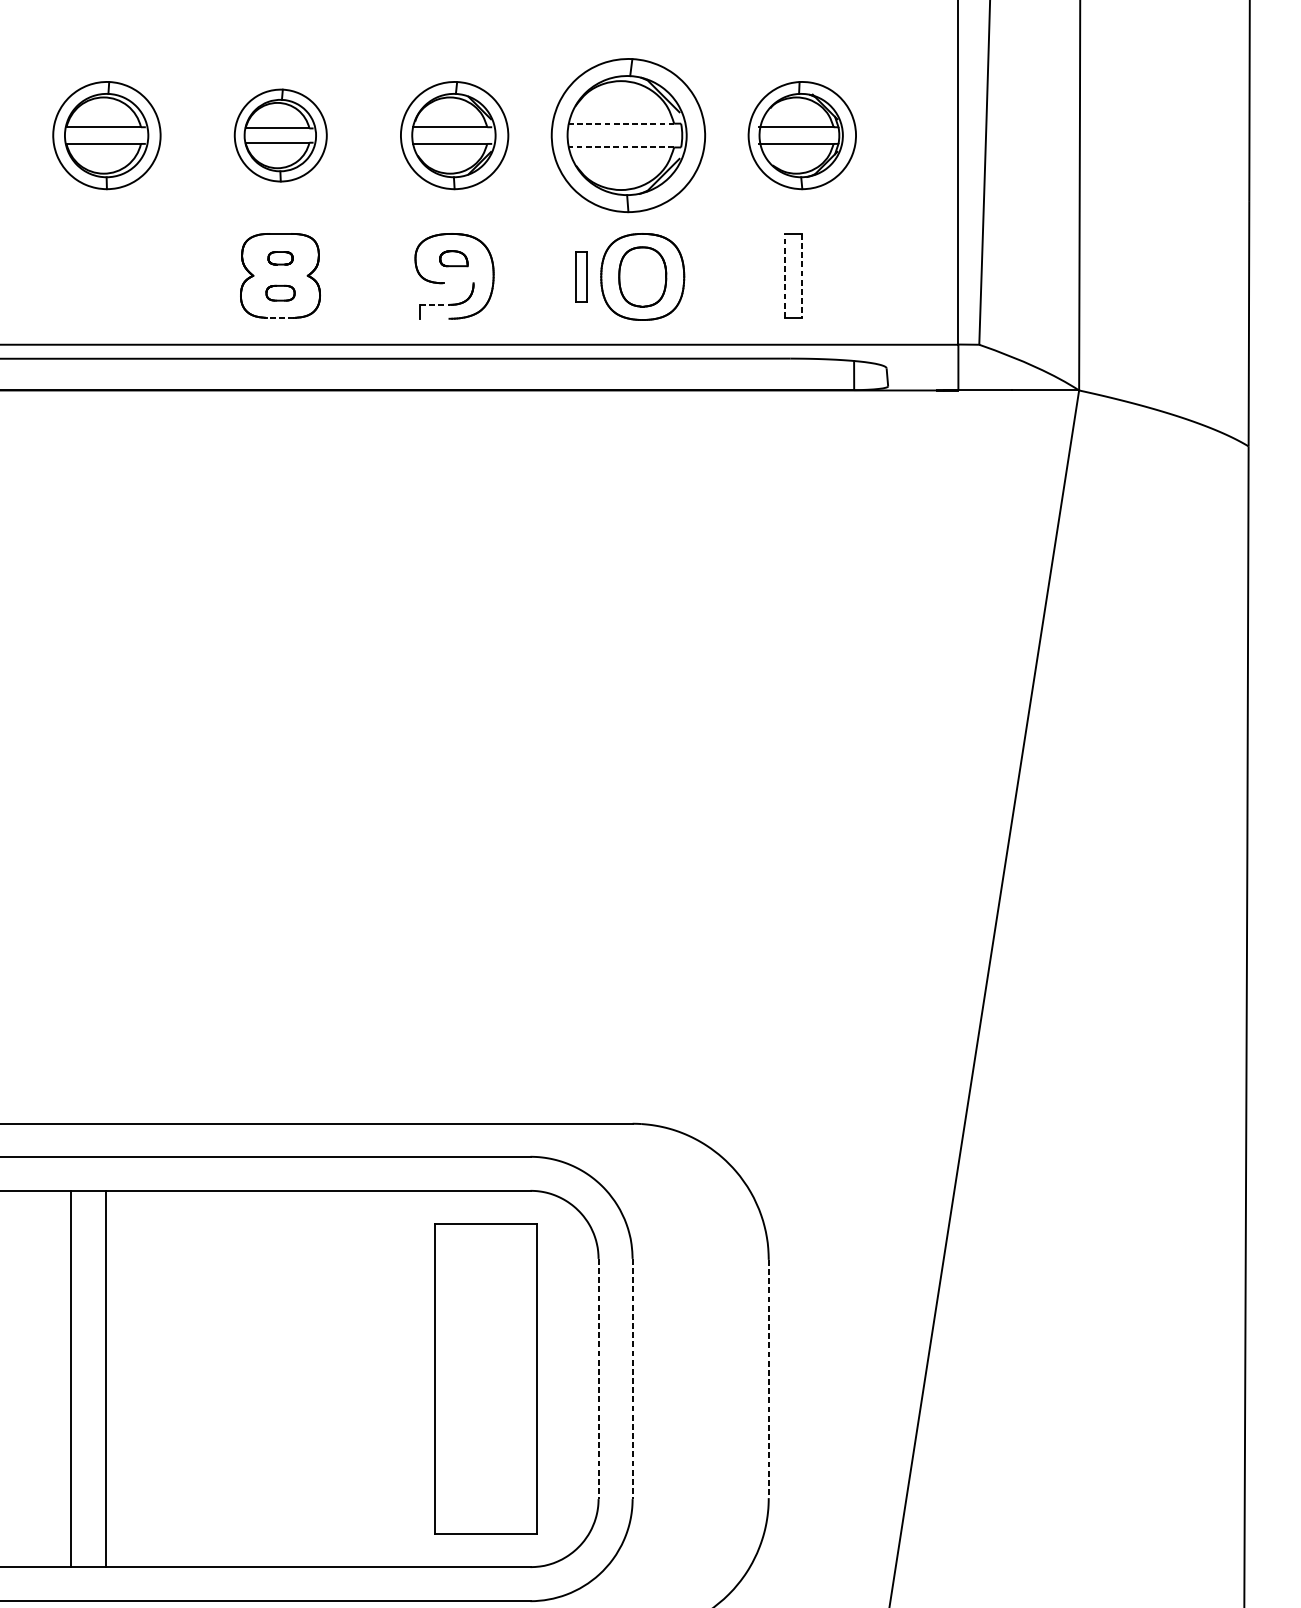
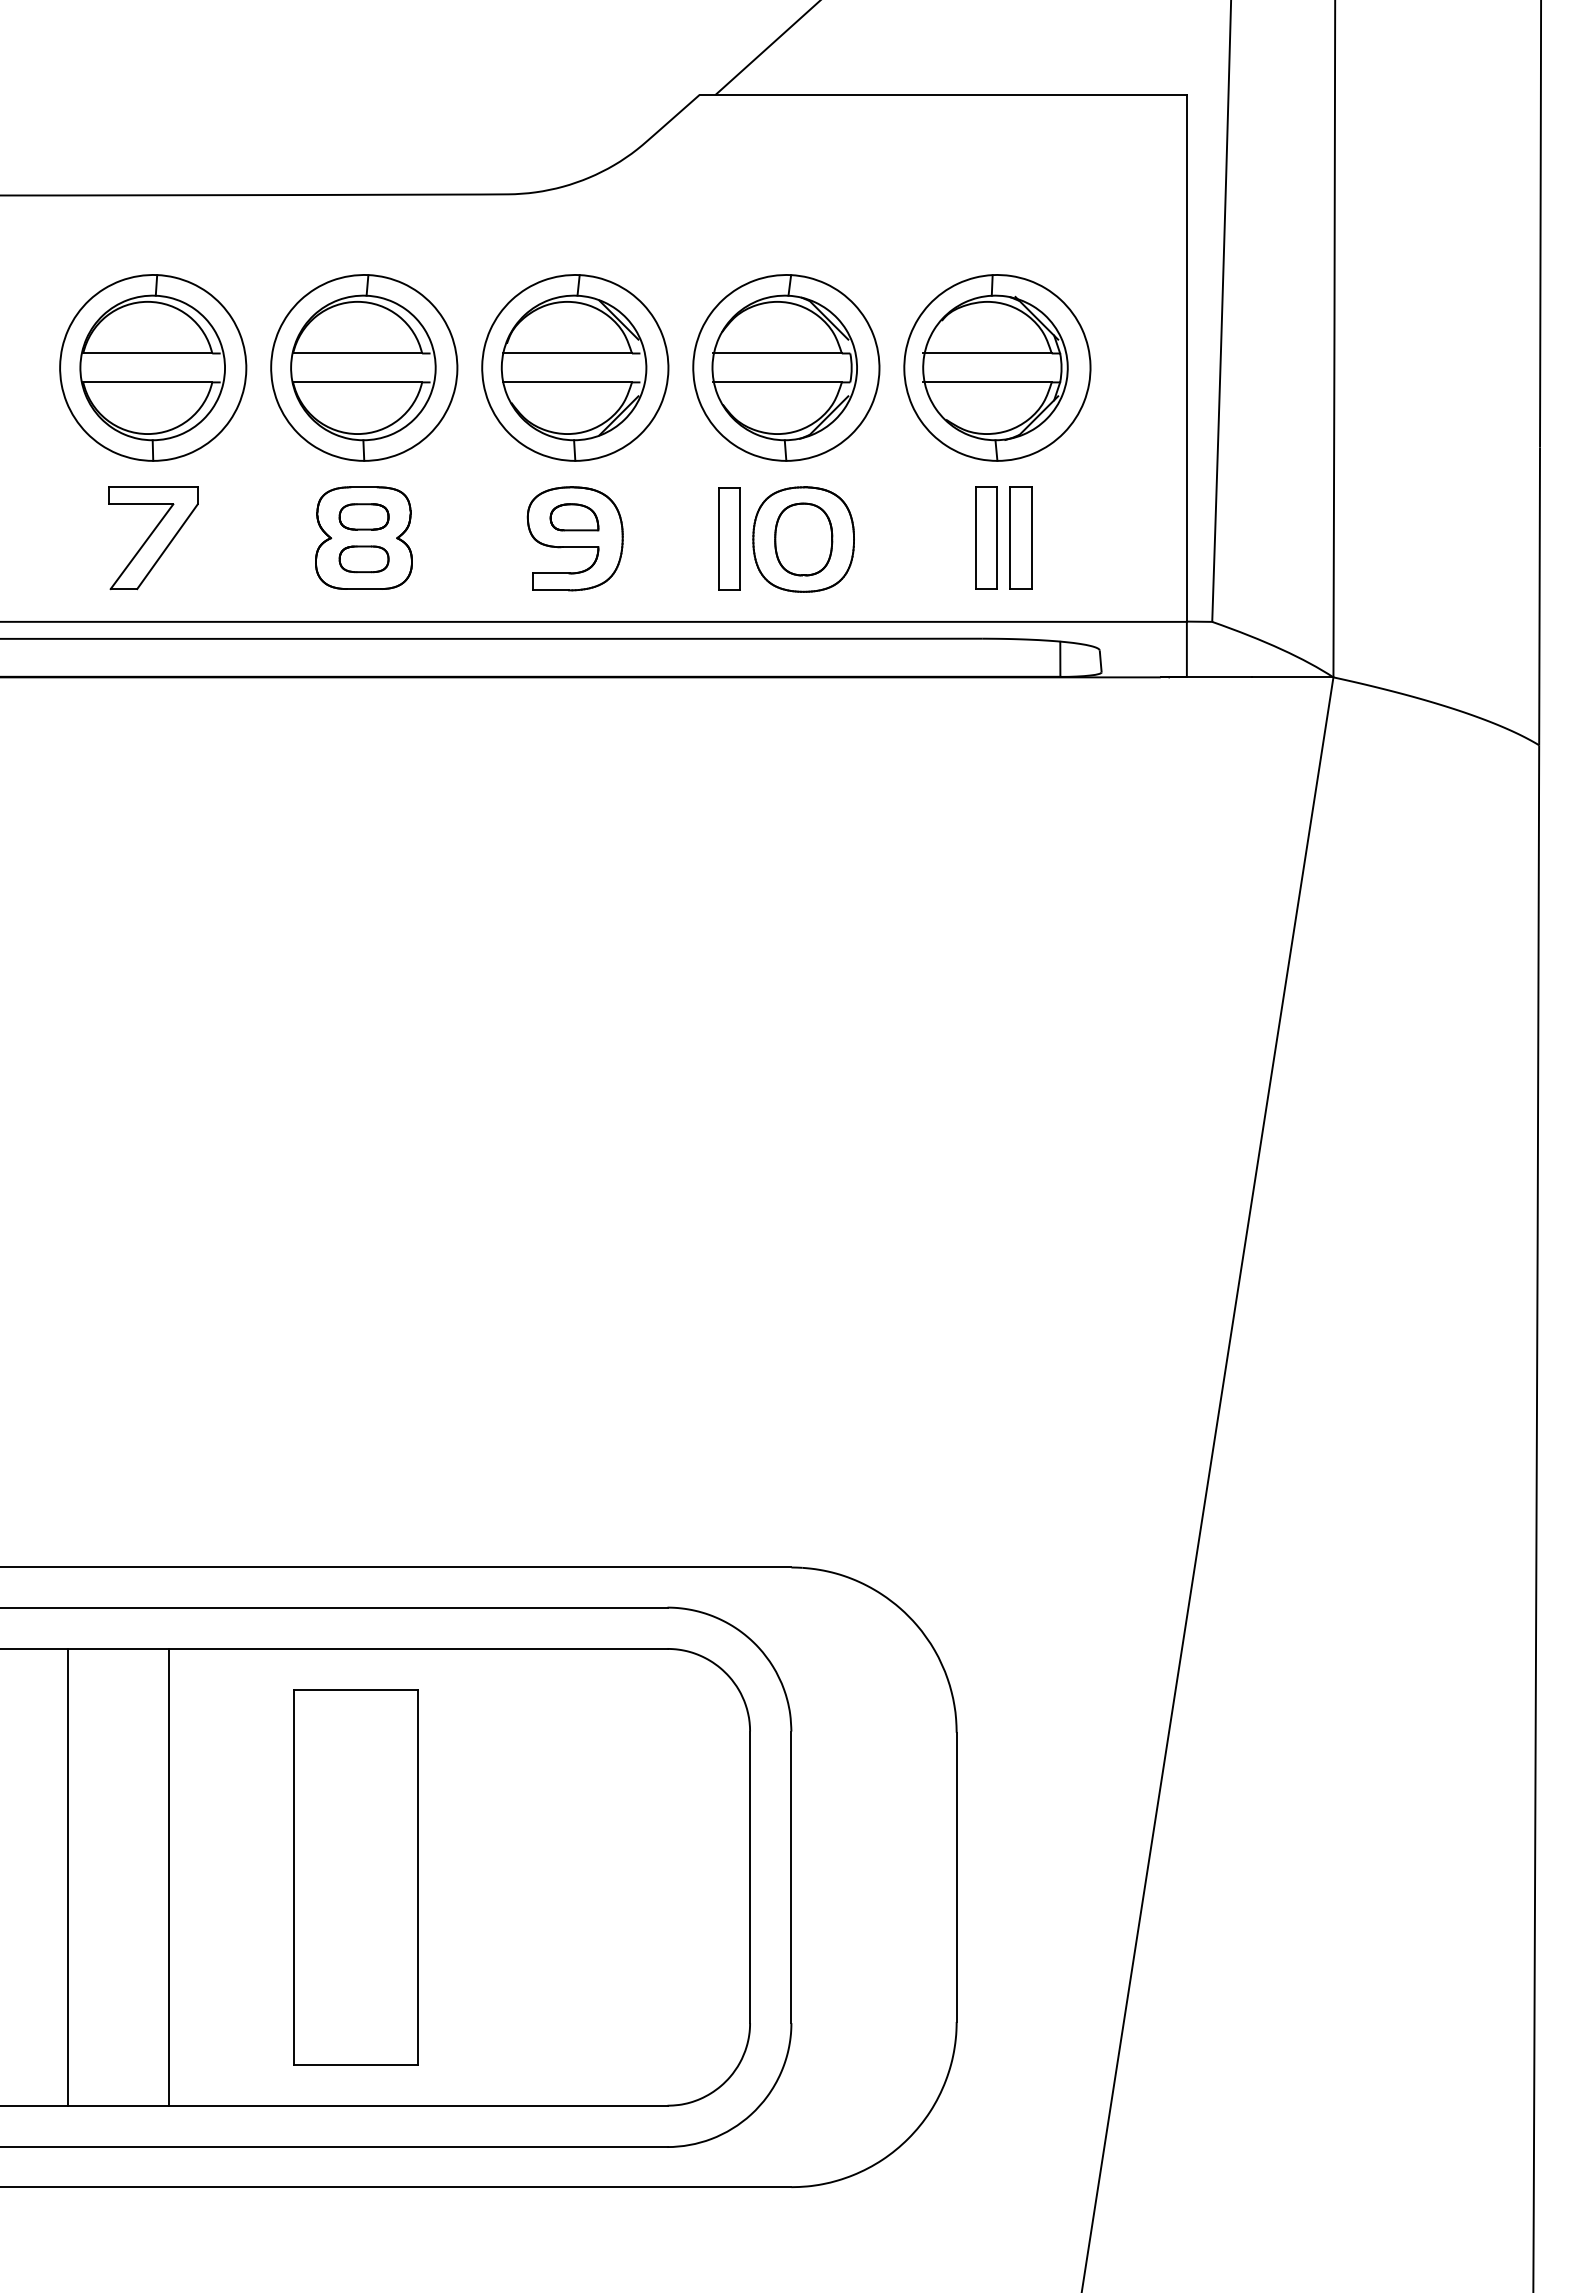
line: (621, 123) -> (777, 353), dashed -> solid
part: (107, 135) -> (153, 367), size x1.43
part: (280, 135) -> (364, 367), size x1.67
part: (454, 135) -> (575, 367), size x1.43
part: (802, 135) -> (997, 367), size x1.43
line: (621, 147) -> (777, 382), dashed -> solid
part: (280, 257) -> (363, 516), size x1.67
part: (453, 258) -> (574, 517), size x1.43
part: (821, 275) -> (1020, 537), added
part: (107, 276) -> (153, 538), added
part: (581, 276) -> (729, 538), size x1.67
line: (784, 276) -> (975, 538), dashed -> solid
line: (802, 276) -> (997, 538), dashed -> solid
line: (458, 283) -> (580, 547), added
part: (280, 293) -> (363, 559), size x1.43
line: (434, 304) -> (551, 573), dashed -> solid
line: (280, 318) -> (363, 589), dashed -> solid
line: (434, 318) -> (551, 590), added
line: (70, 1378) -> (168, 1876), moved
line: (106, 1378) -> (68, 1876), moved
part: (485, 1379) -> (355, 1877), moved
line: (598, 1379) -> (750, 1877), dashed -> solid
line: (632, 1379) -> (791, 1877), dashed -> solid
line: (768, 1379) -> (956, 1877), dashed -> solid

